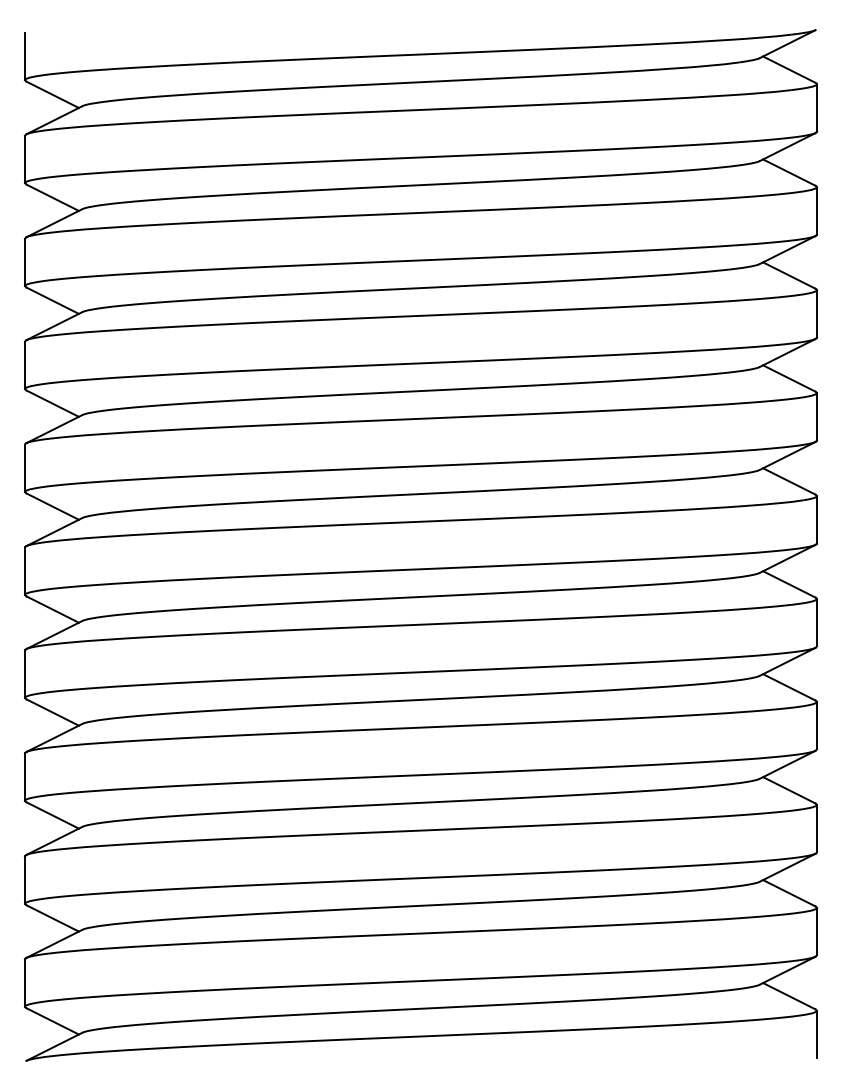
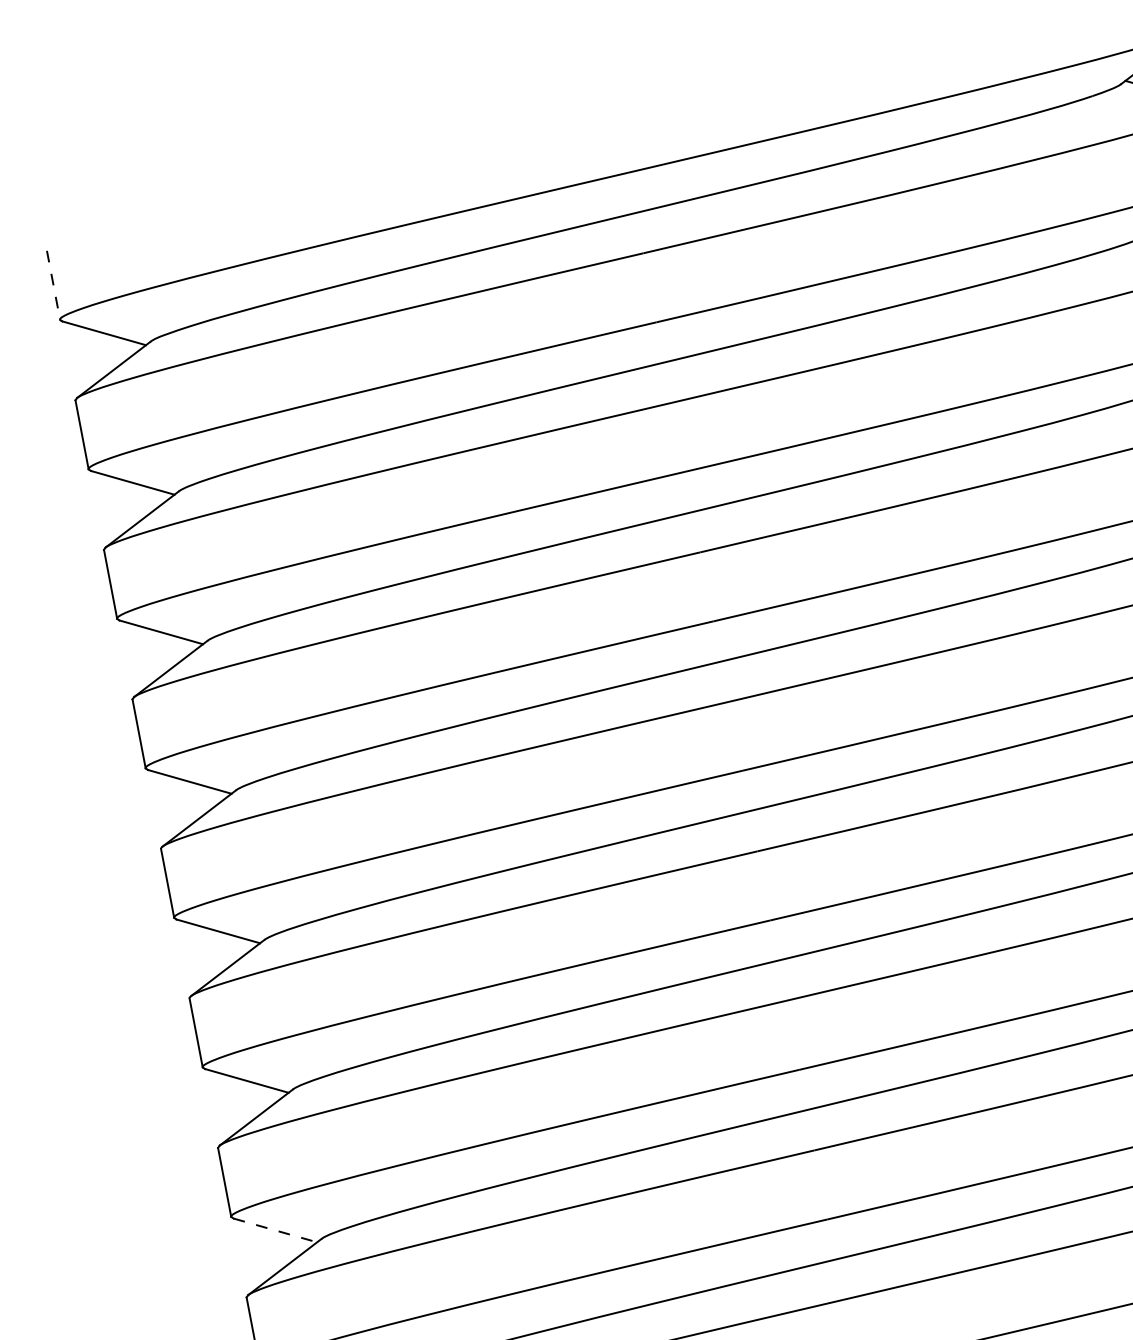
line: (25, 56) -> (54, 285), solid -> dashed
line: (53, 712) -> (276, 1230), solid -> dashed

